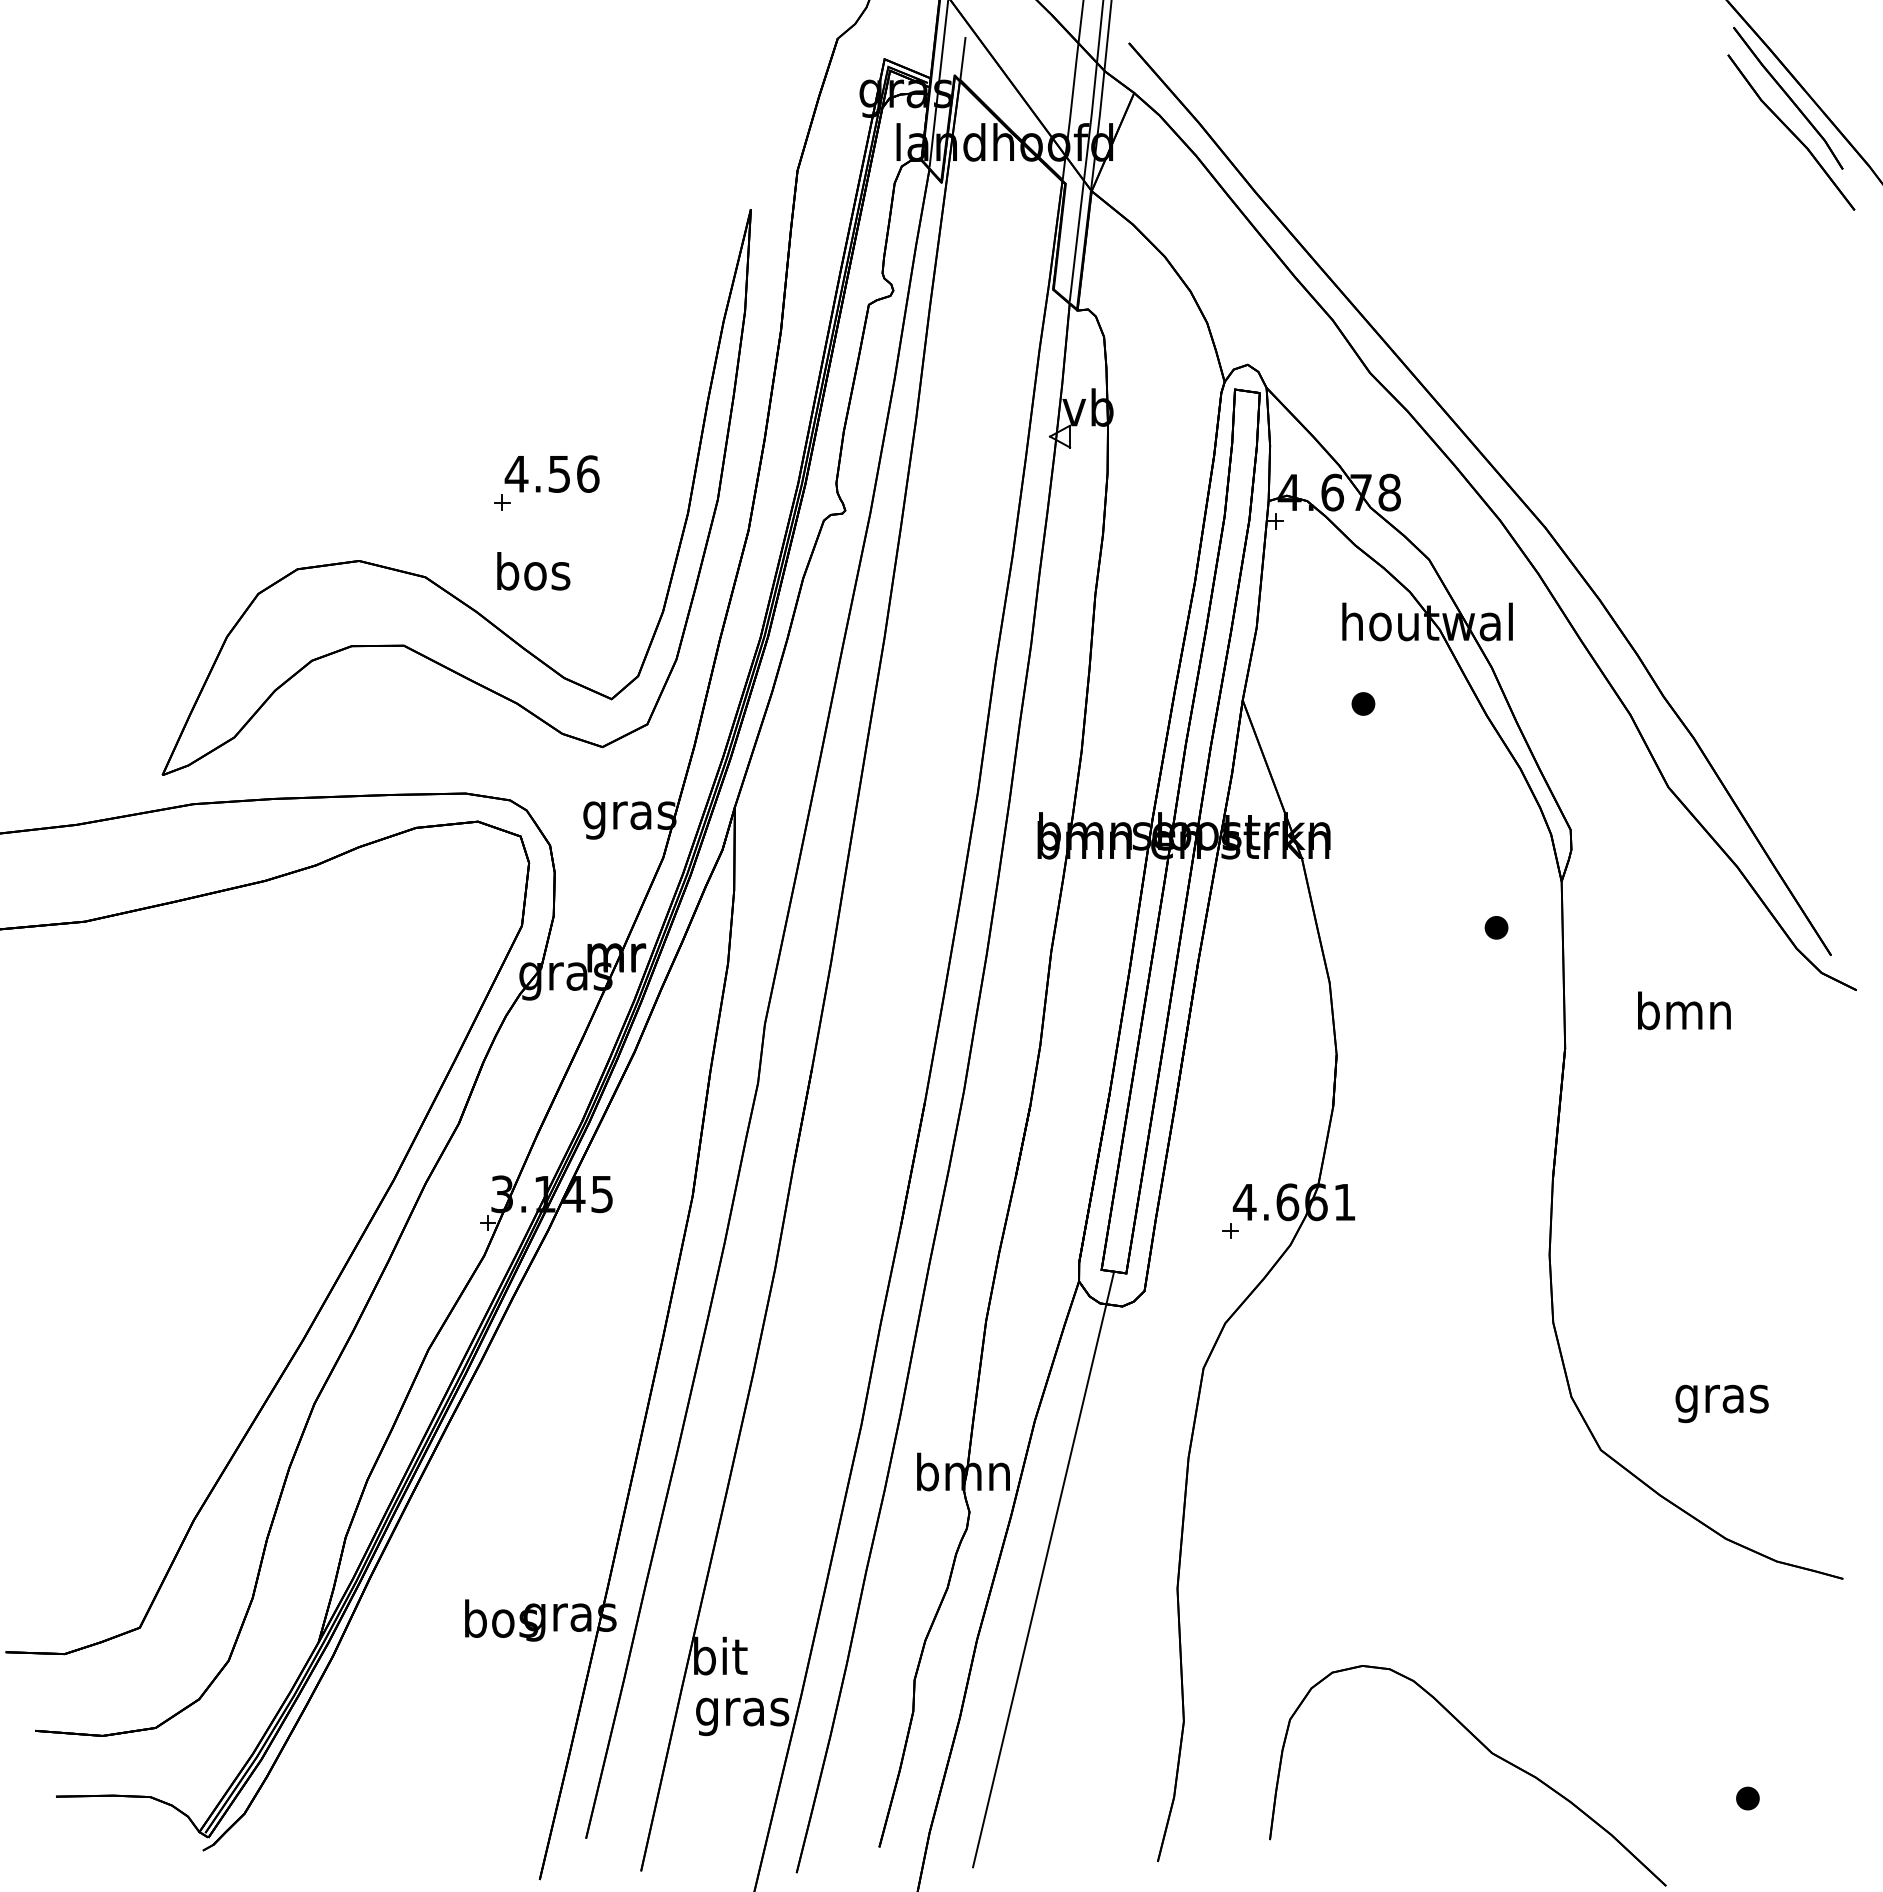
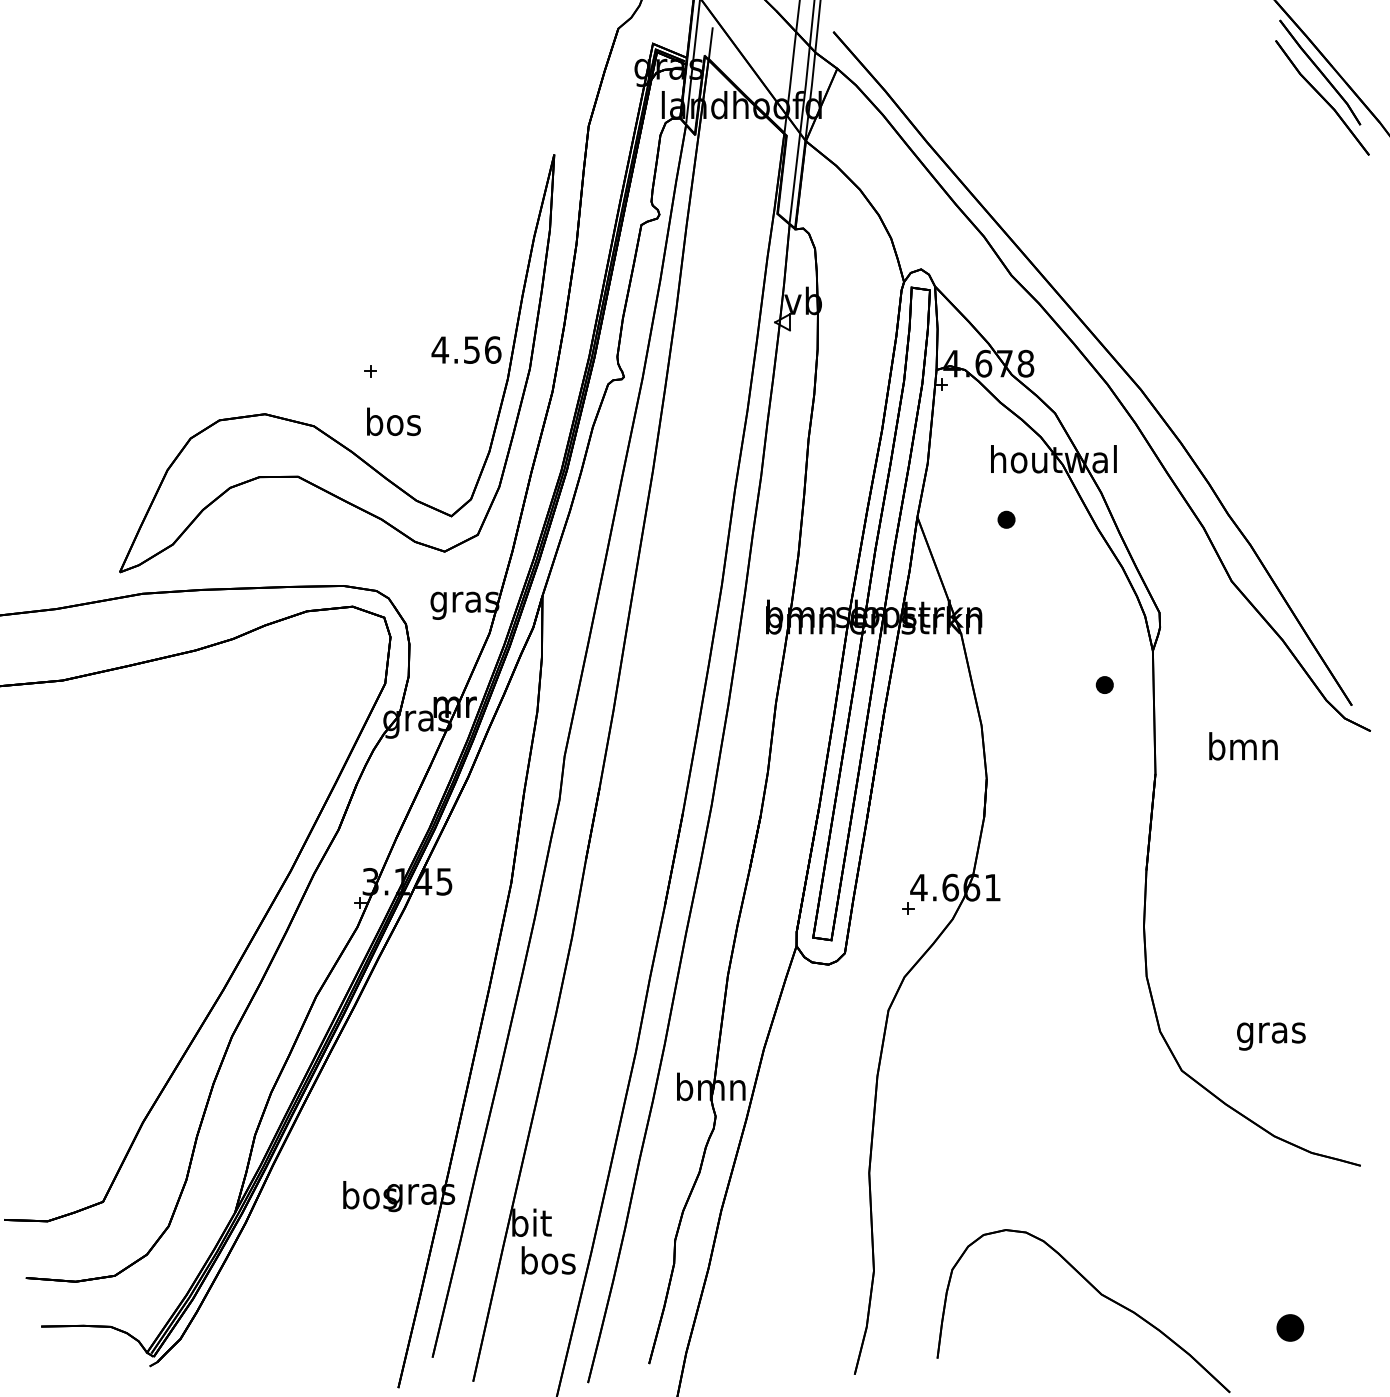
text: (552, 473) -> (466, 349), moved
line: (1043, 1569) -> (770, 1158), removed
text: (741, 1711) -> (547, 1263), gras -> bos
part: (1748, 1797) -> (1290, 1327), size x1.6

